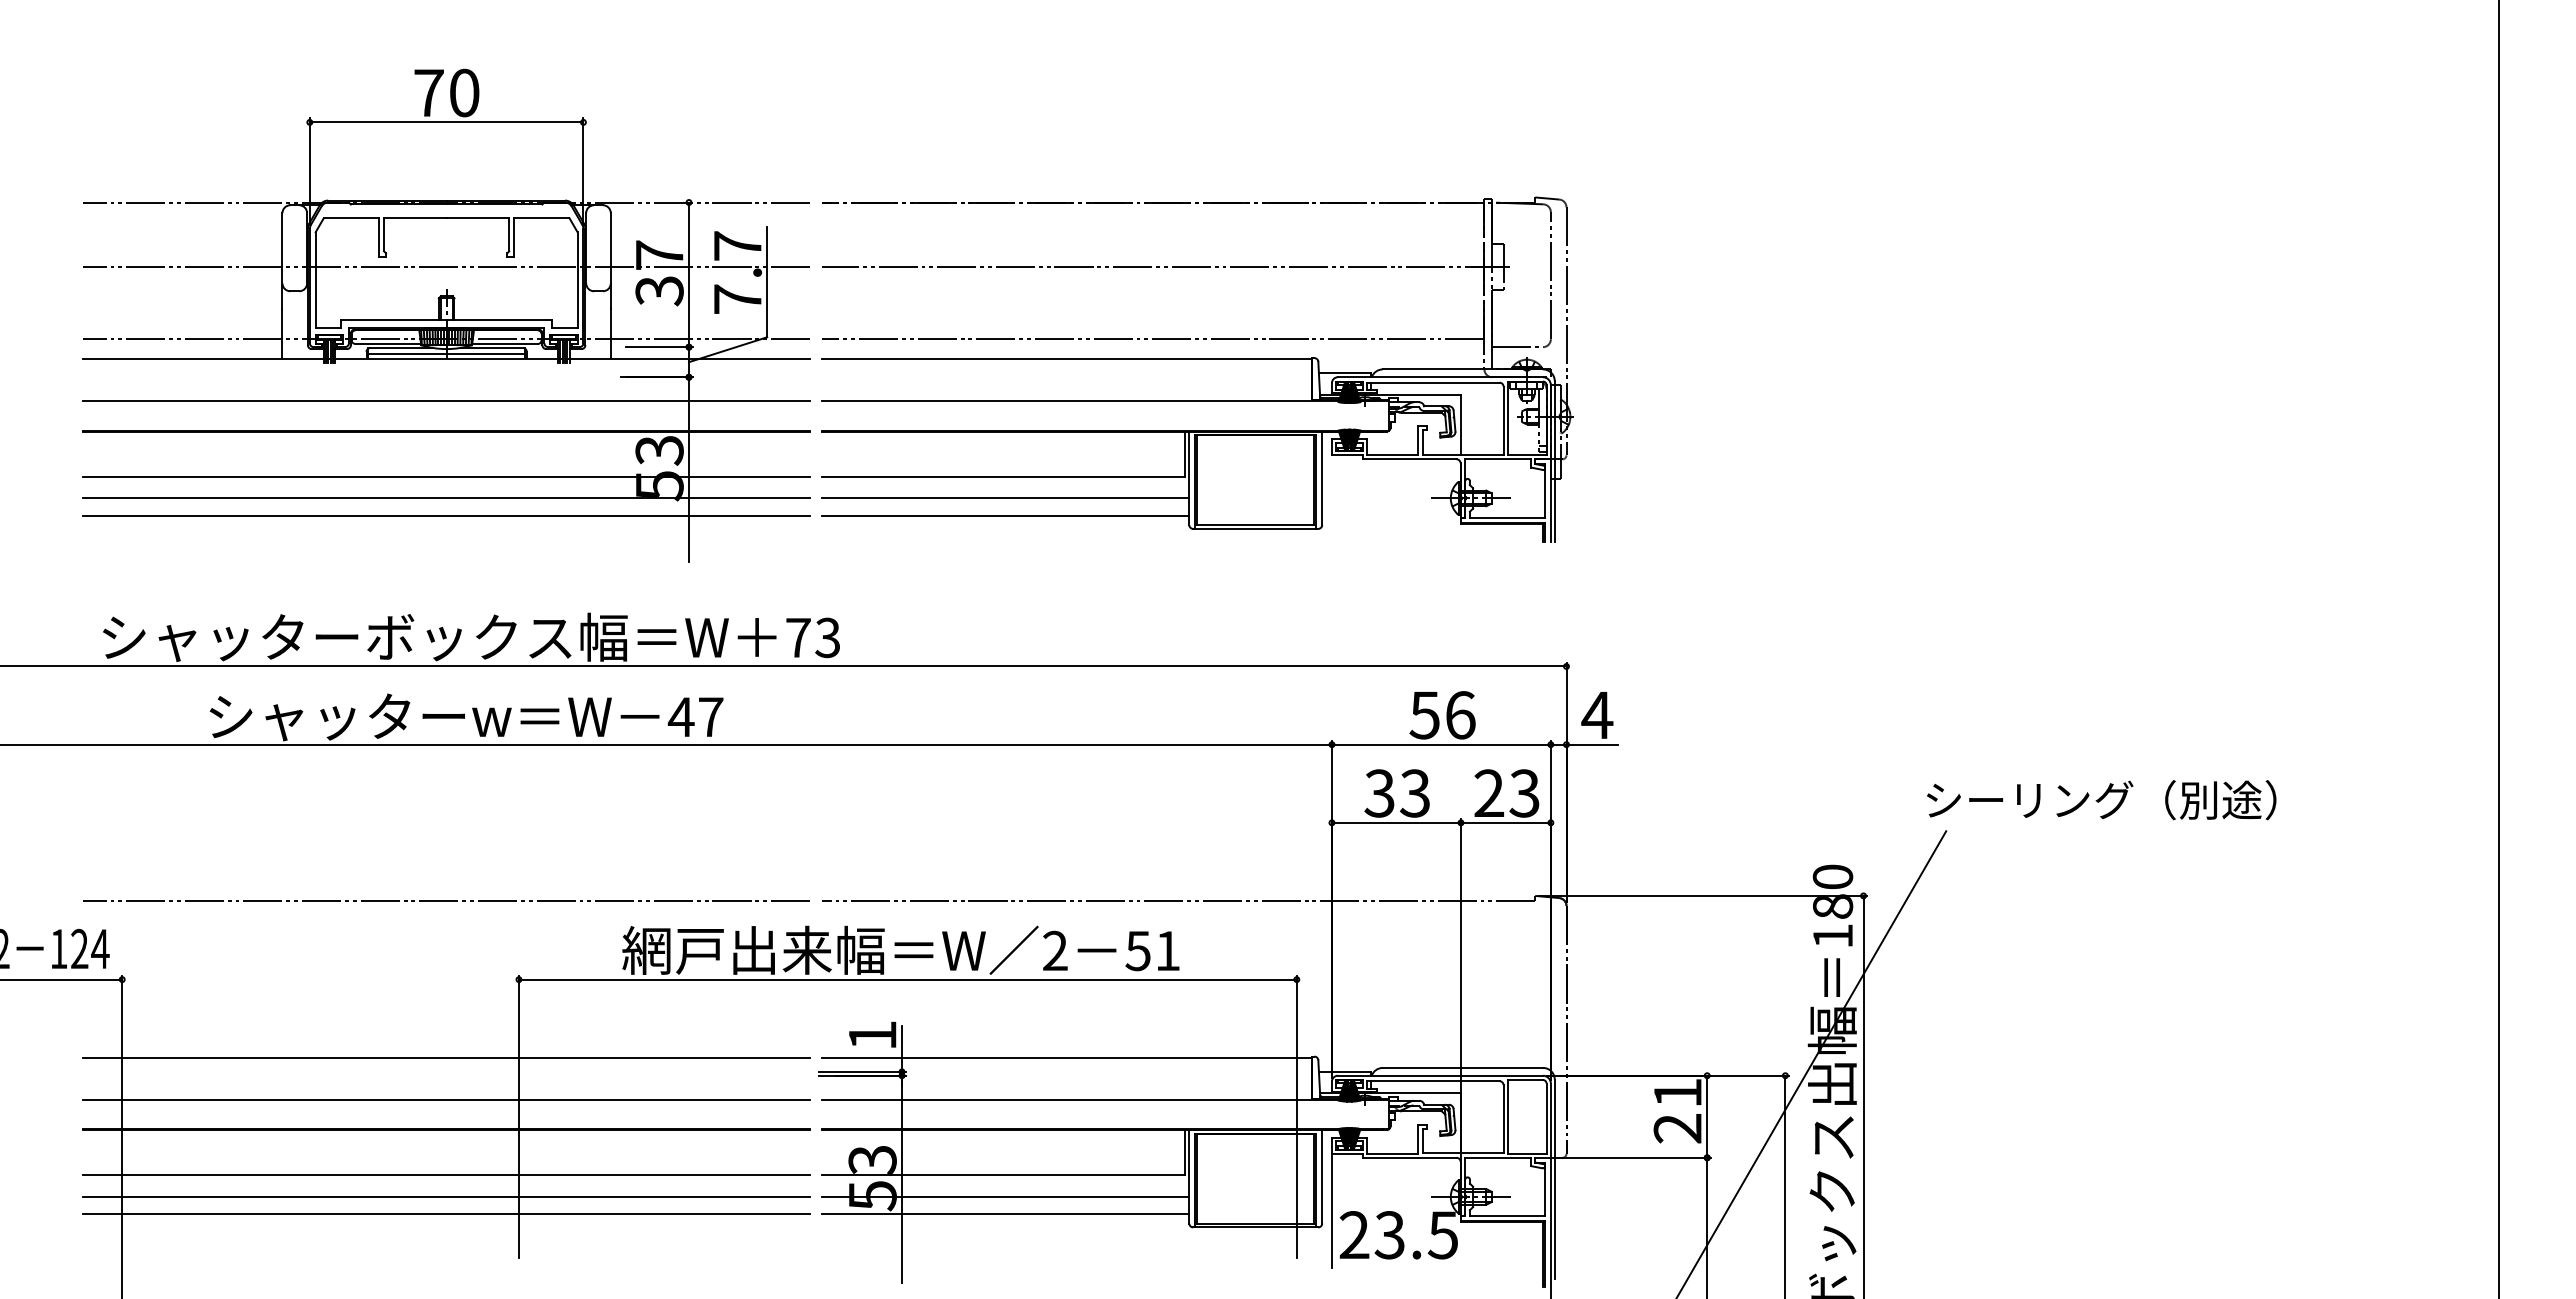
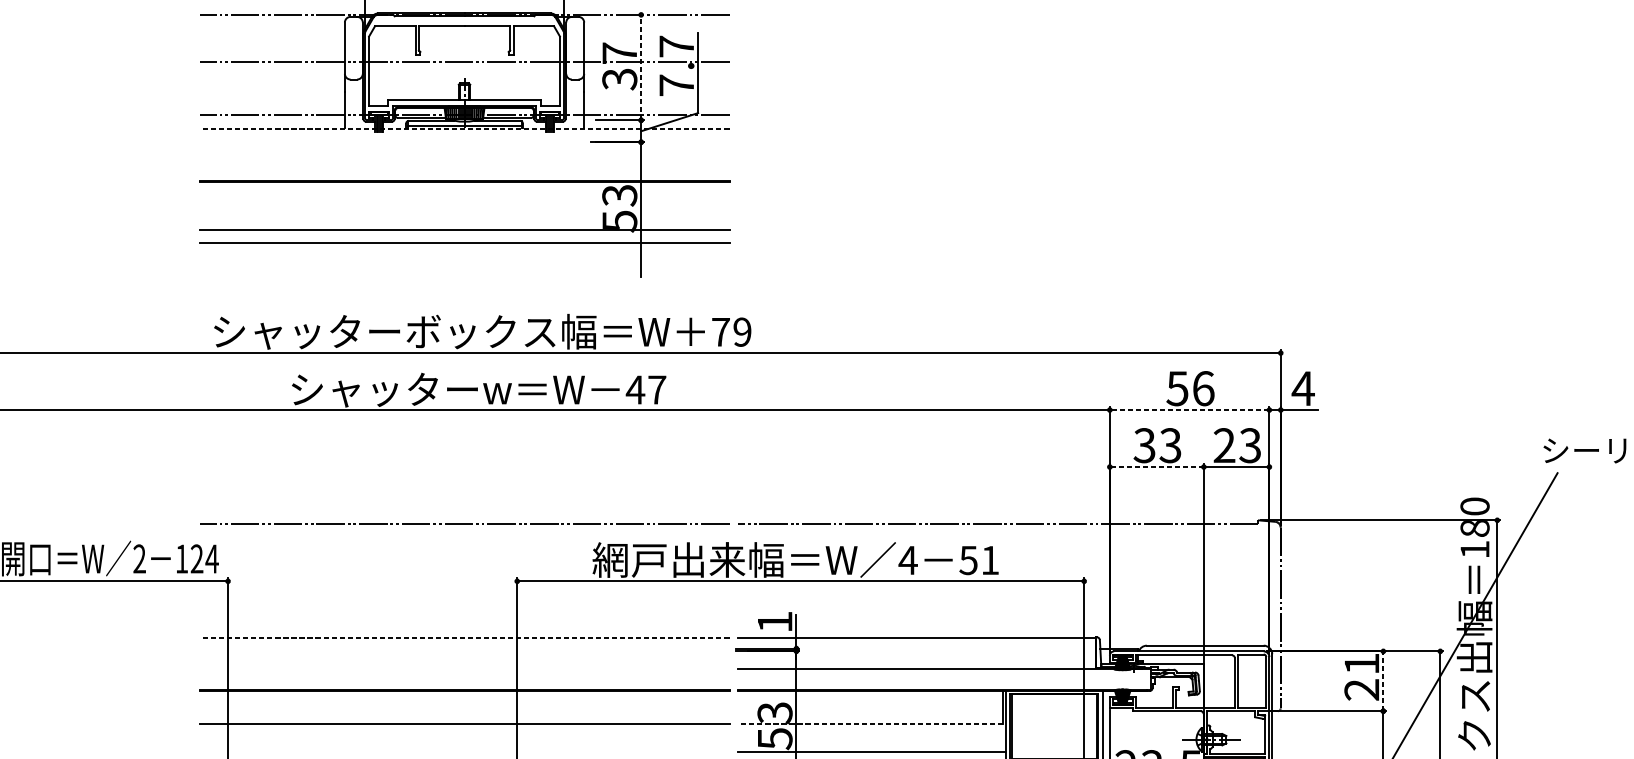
line: (688, 274) -> (640, 67), solid -> dashed
line: (446, 359) -> (464, 129), solid -> dashed
part: (1197, 359) -> (1011, 129), removed
line: (446, 401) -> (464, 159), removed
line: (446, 476) -> (464, 214), removed
text: (827, 637) -> (742, 331), 73 -> 79
line: (1440, 744) -> (1188, 409), solid -> dashed
line: (1395, 822) -> (1156, 466), solid -> dashed
text: (1054, 950) -> (907, 560), 2 -> 4
line: (446, 1057) -> (464, 638), solid -> dashed
line: (446, 1099) -> (464, 668), removed
line: (1707, 1116) -> (1383, 681), solid -> dashed
line: (1003, 1175) -> (870, 724), solid -> dashed
line: (446, 1196) -> (464, 739), removed
line: (1005, 1196) -> (871, 739), removed
line: (446, 1214) -> (464, 752), removed

